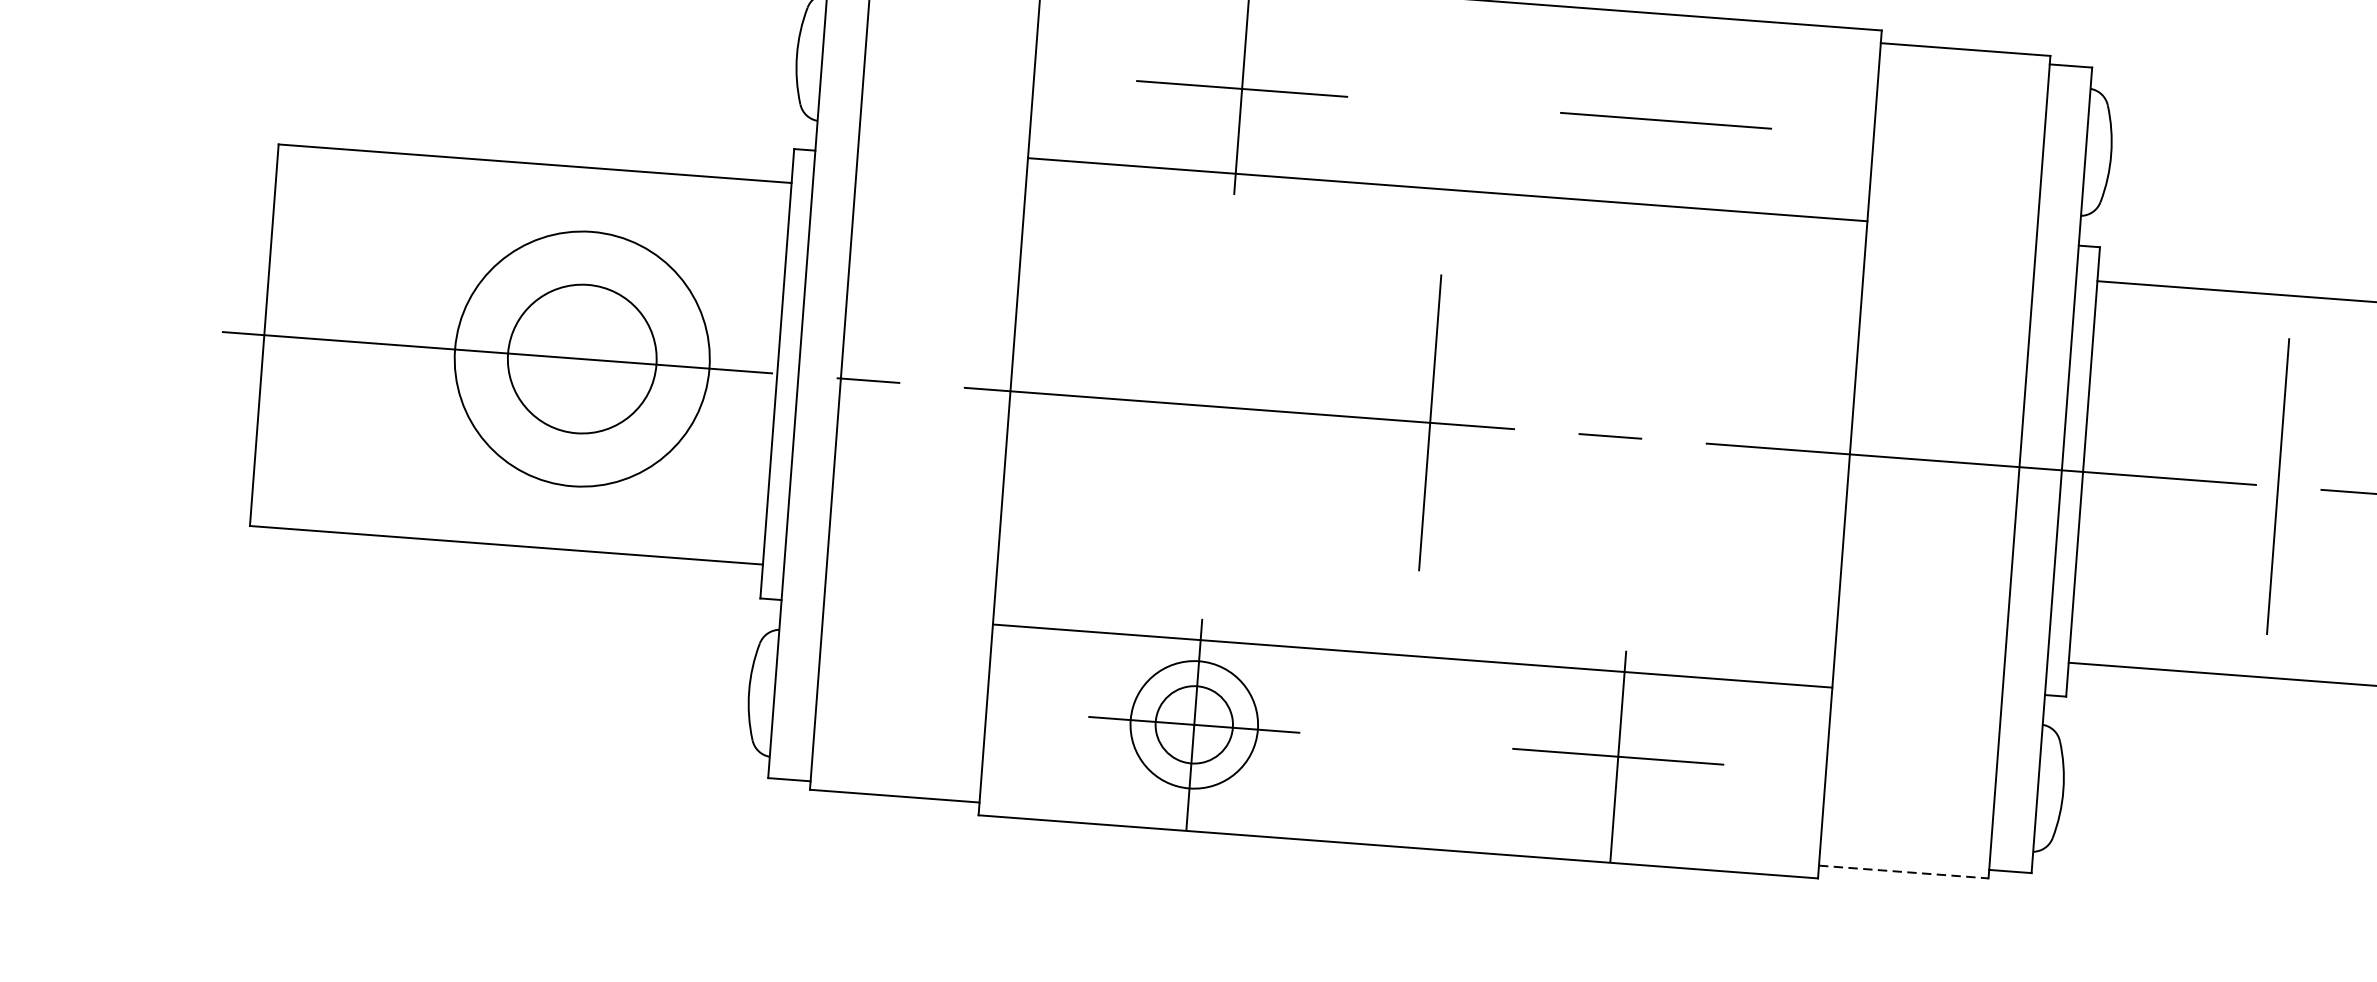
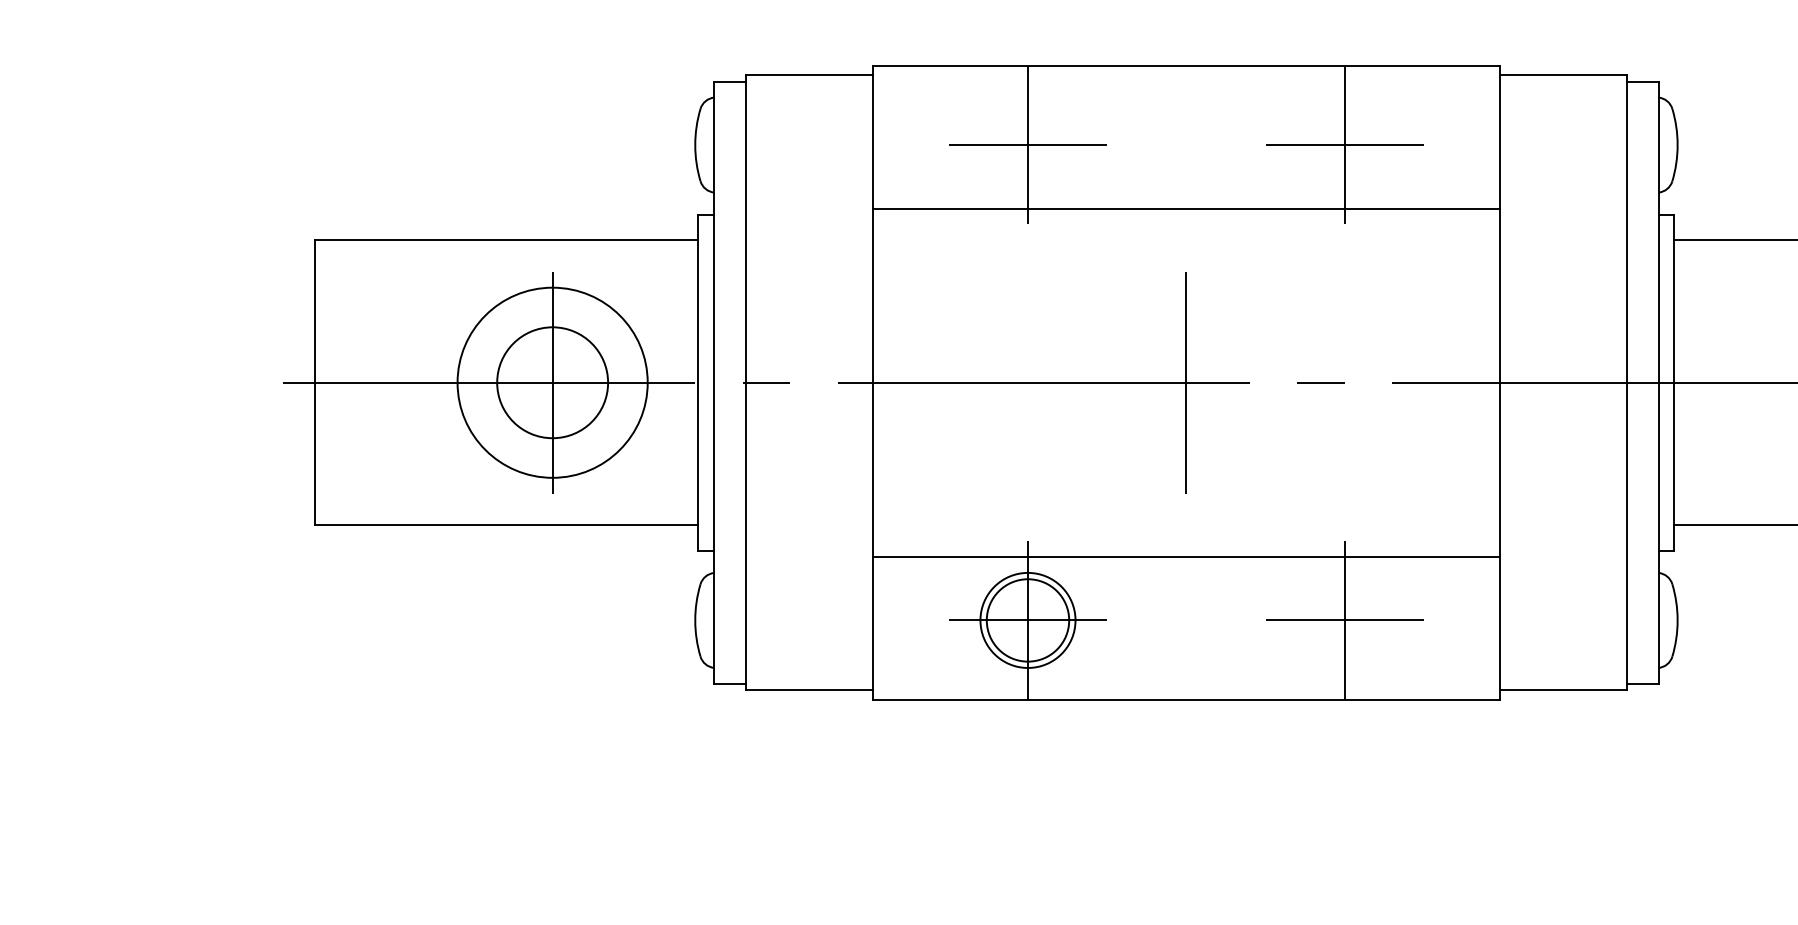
line: (1665, 119) -> (1344, 144), added
line: (582, 358) -> (552, 382), added
circle: (1193, 724) -> (1027, 620), size x1.43
line: (1905, 872) -> (1564, 690), dashed -> solid

